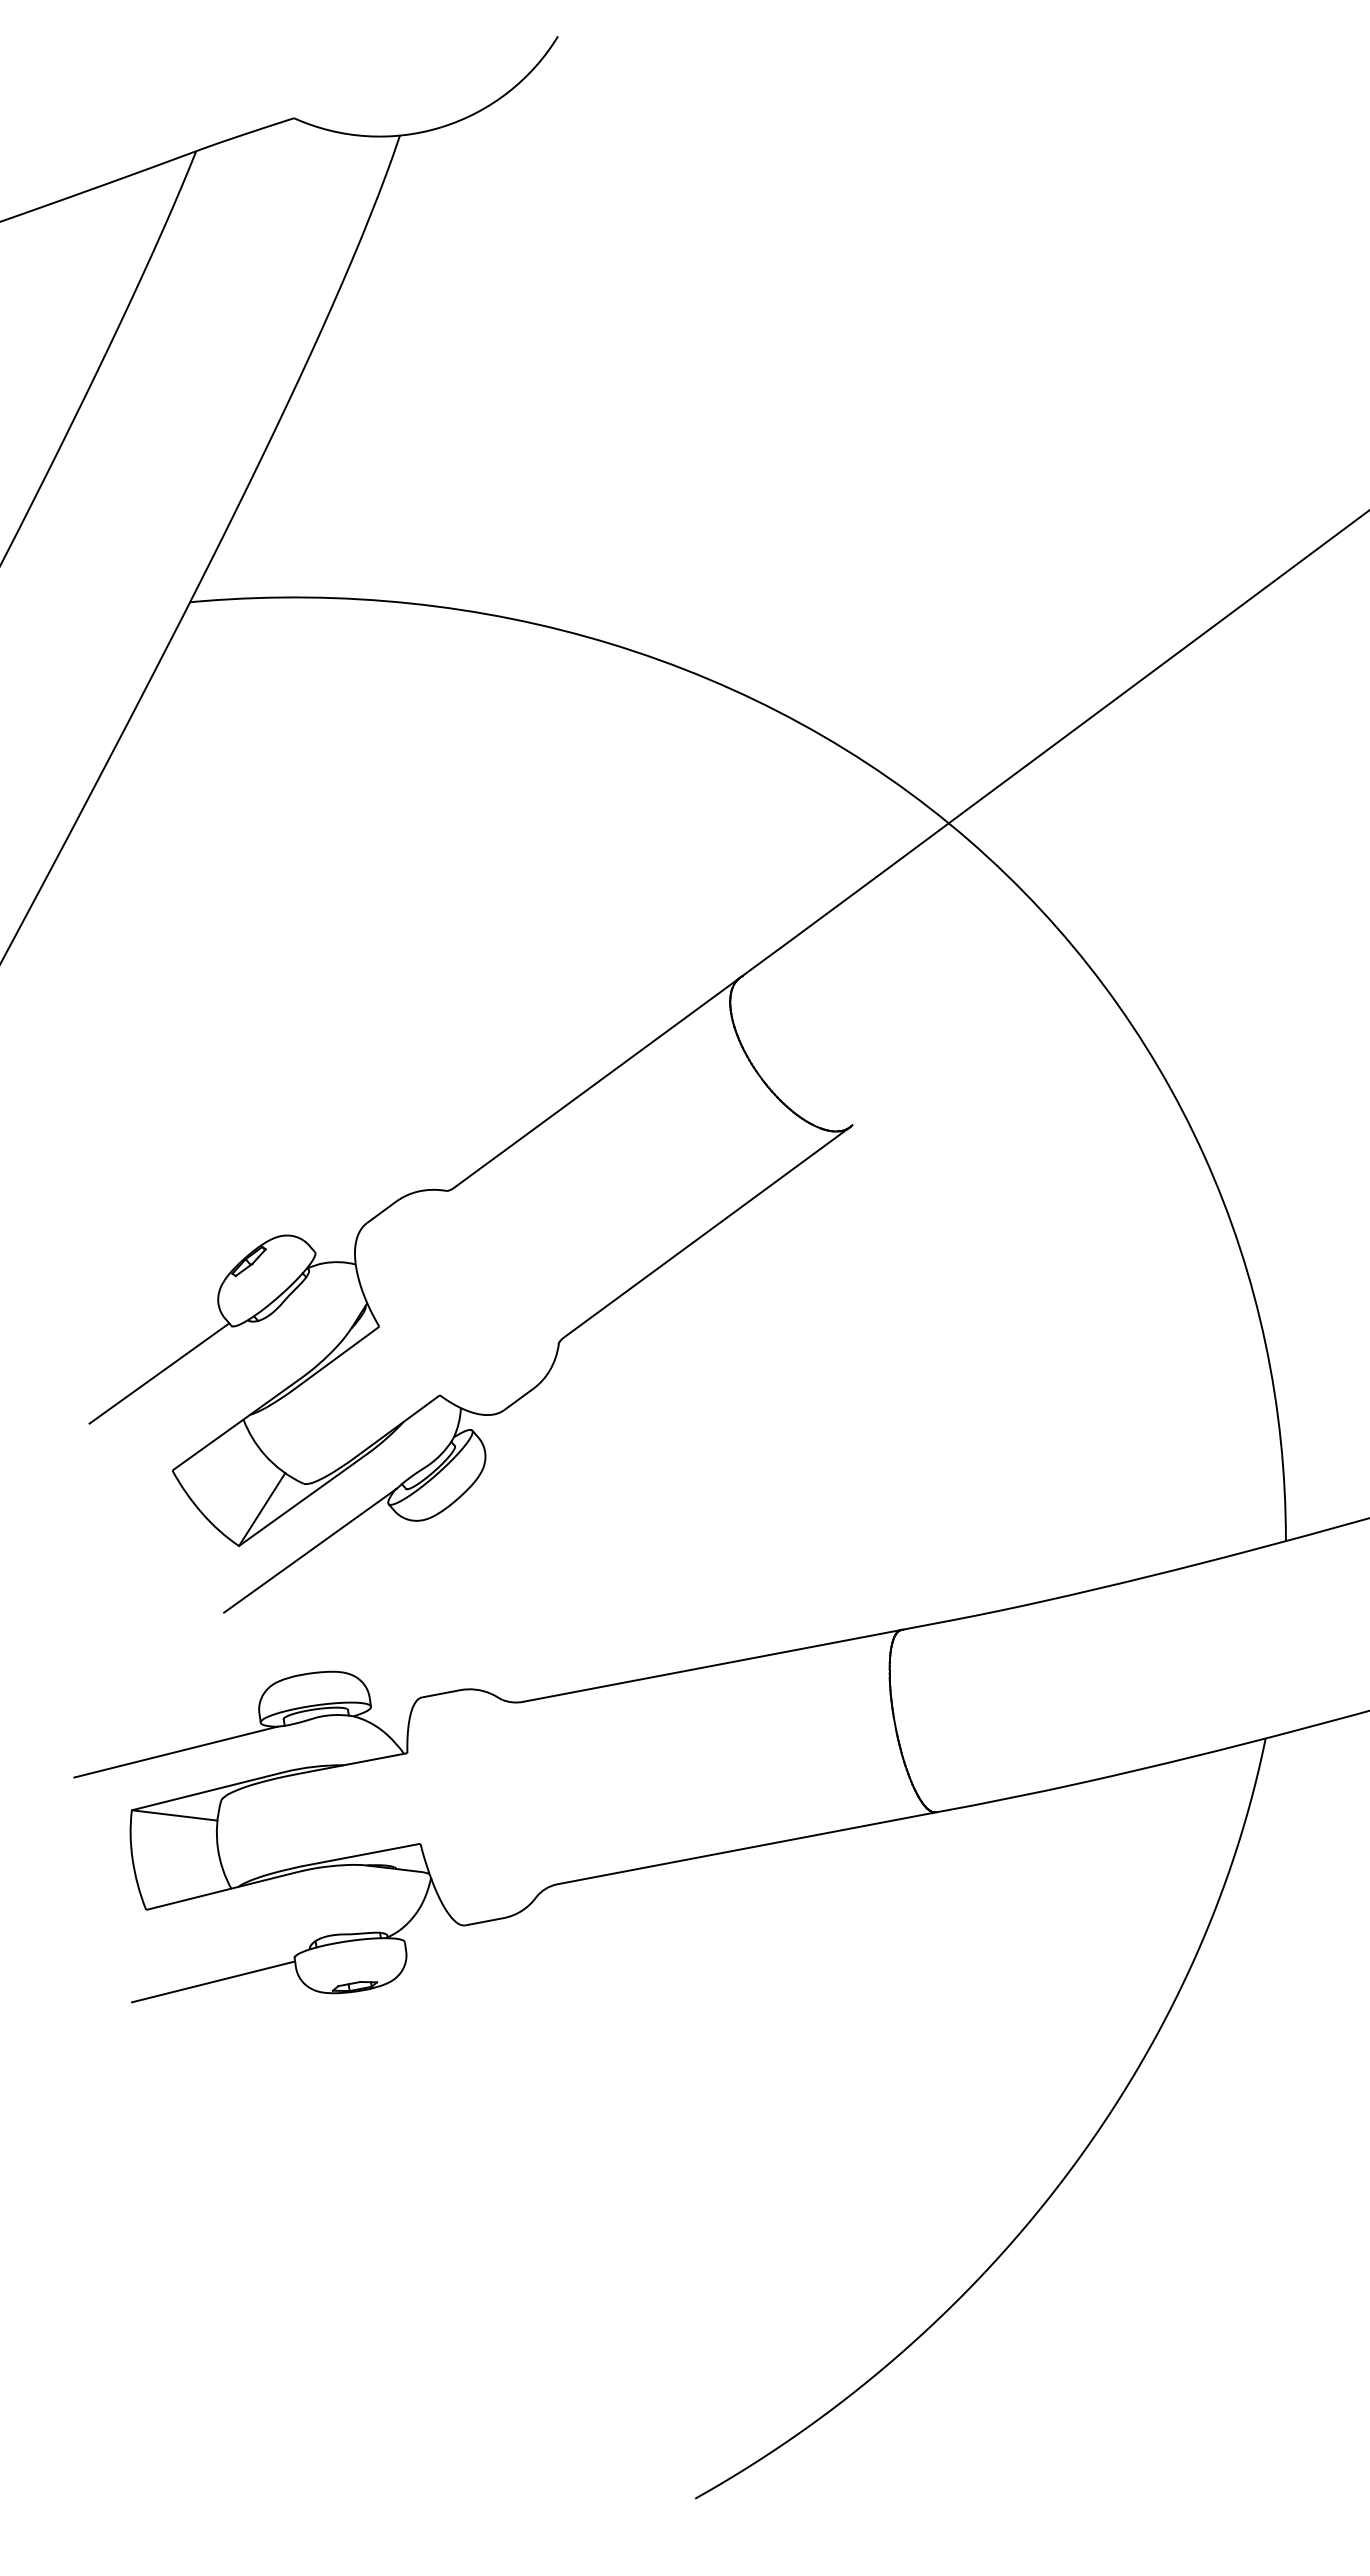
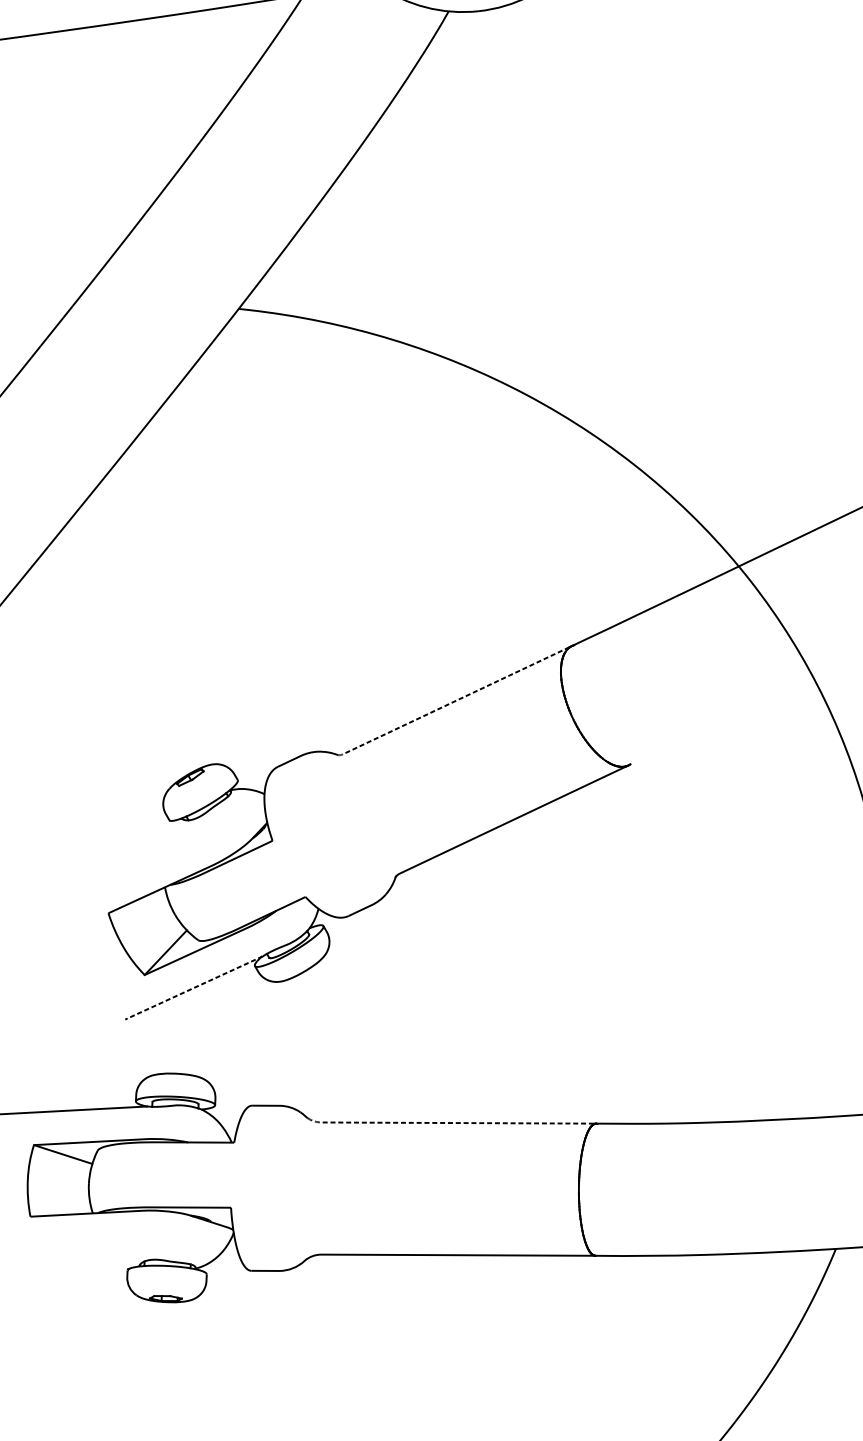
line: (591, 1086) -> (453, 701), solid -> dashed
line: (159, 1373) -> (112, 843), removed
line: (310, 1550) -> (194, 987), solid -> dashed
line: (697, 1668) -> (448, 1122), solid -> dashed
line: (213, 1981) -> (67, 1275), removed

